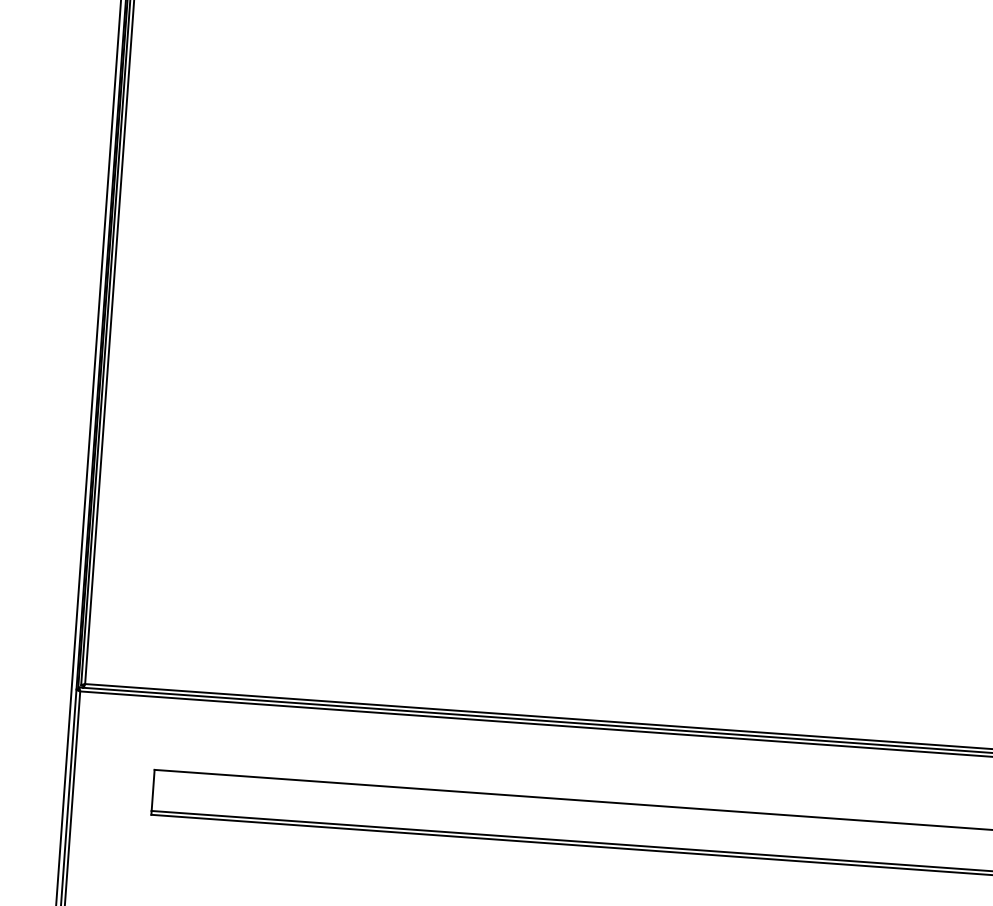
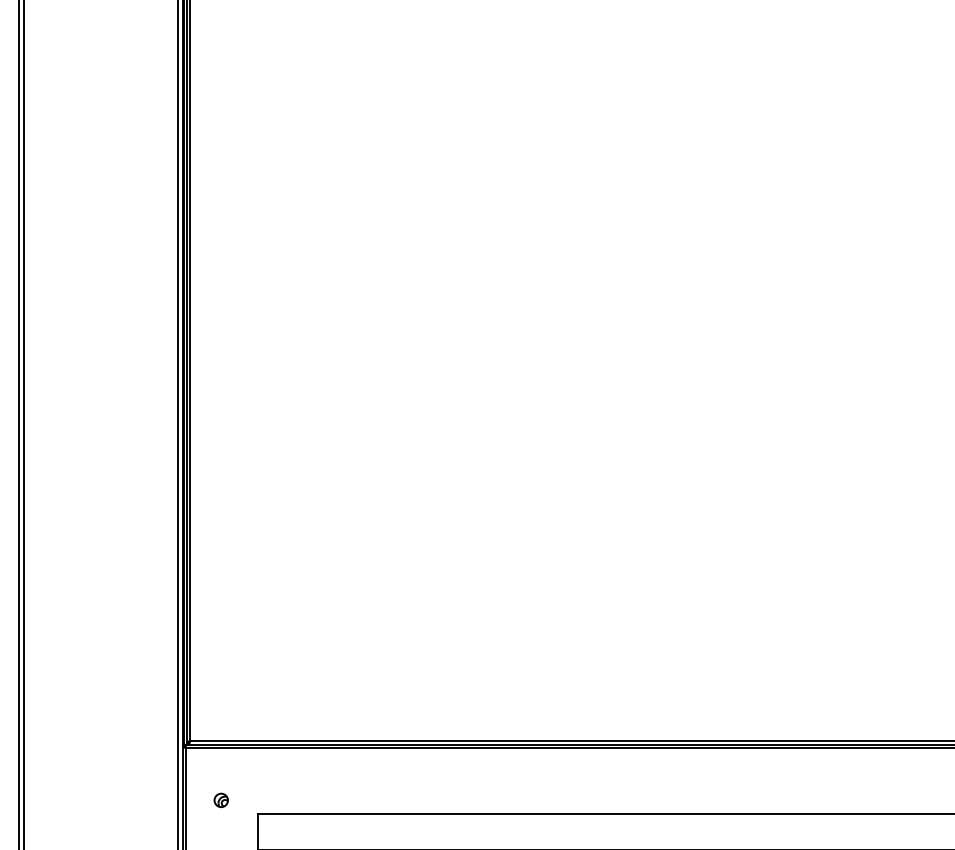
part: (114, 751) -> (220, 799), added

